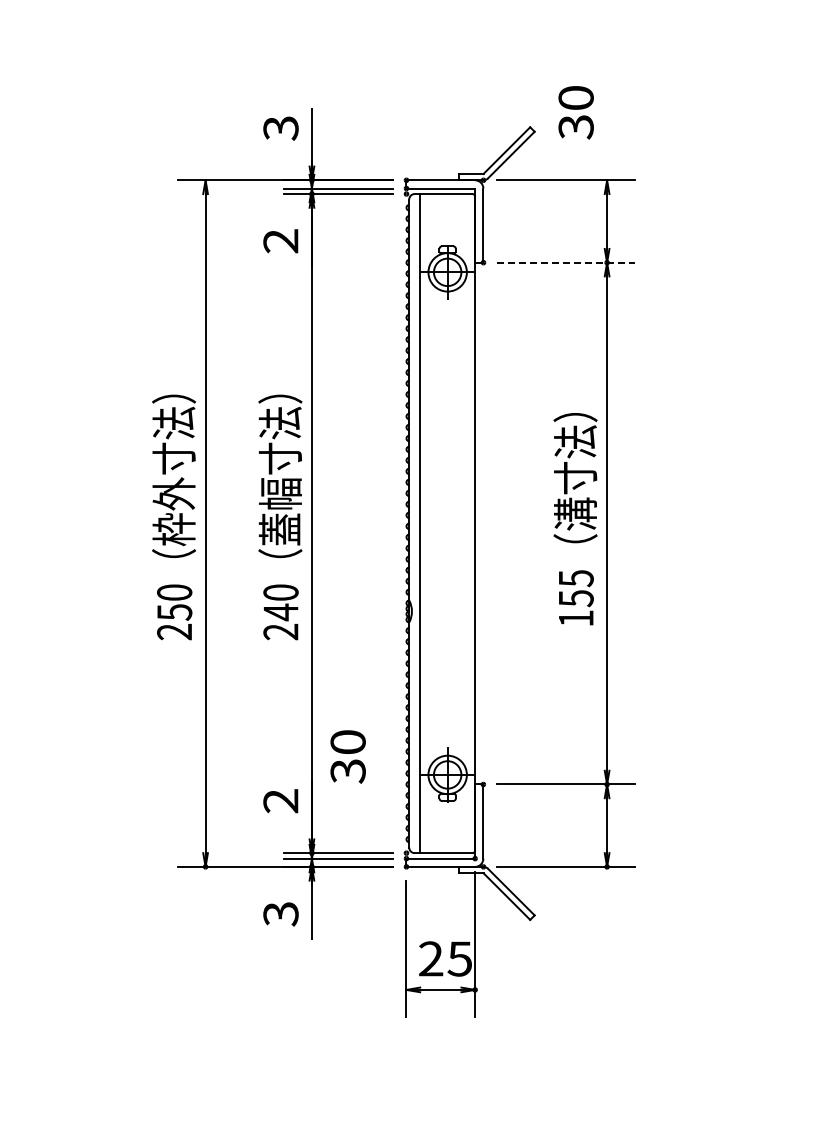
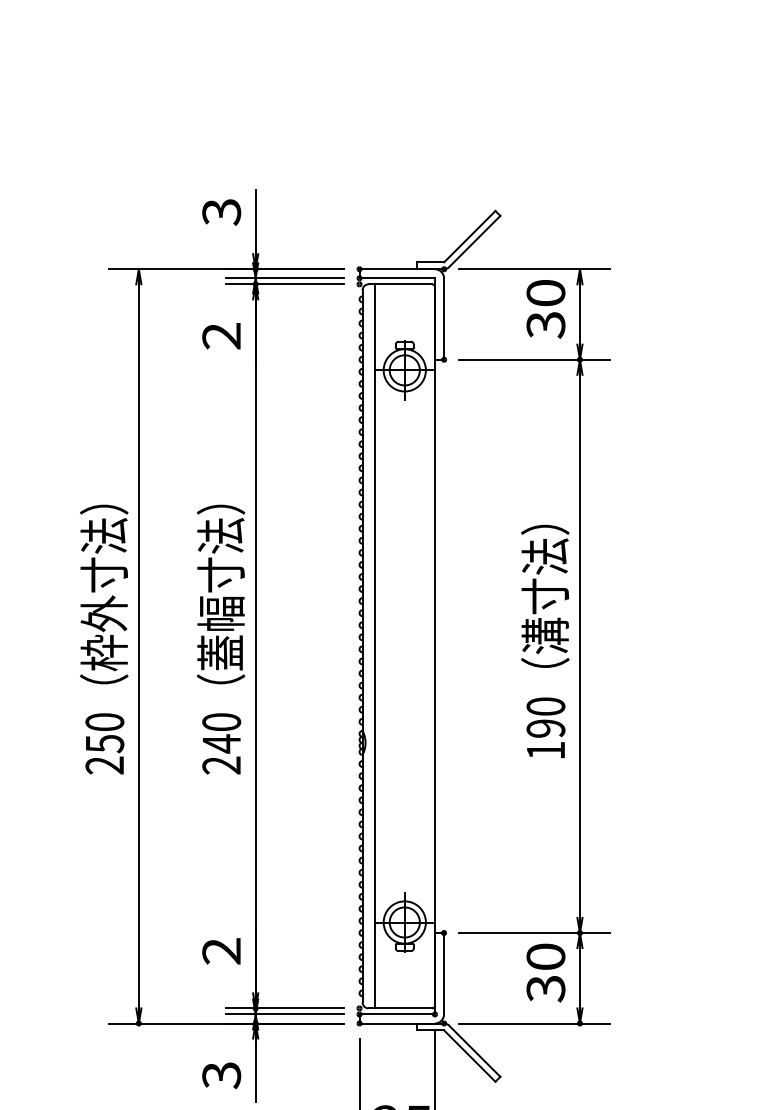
text: (575, 112) -> (545, 309), moved
line: (565, 262) -> (534, 359), dashed -> solid
text: (575, 588) -> (545, 717), 155 -> 190
text: (347, 756) -> (545, 972), moved

